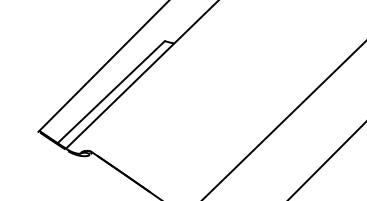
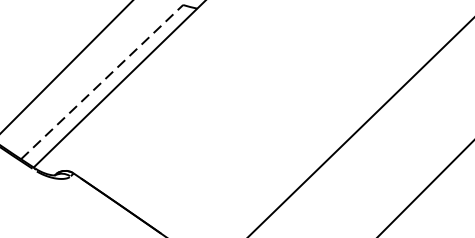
line: (111, 92) -> (102, 82), solid -> dashed

